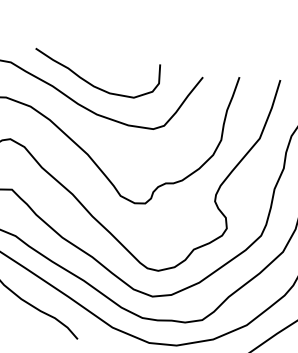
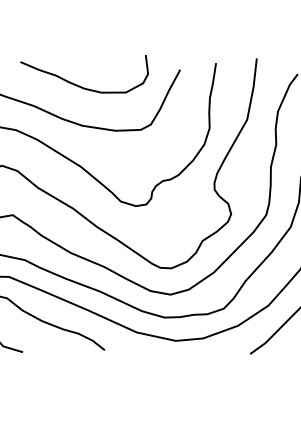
curve: (89, 82) -> (79, 85), moved

